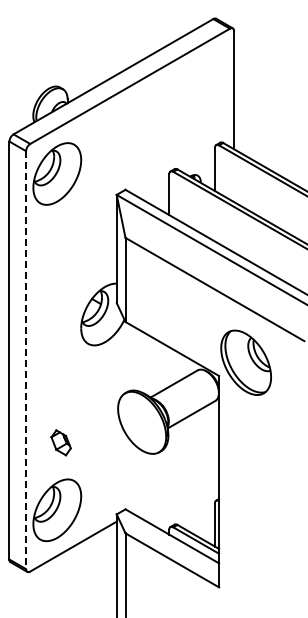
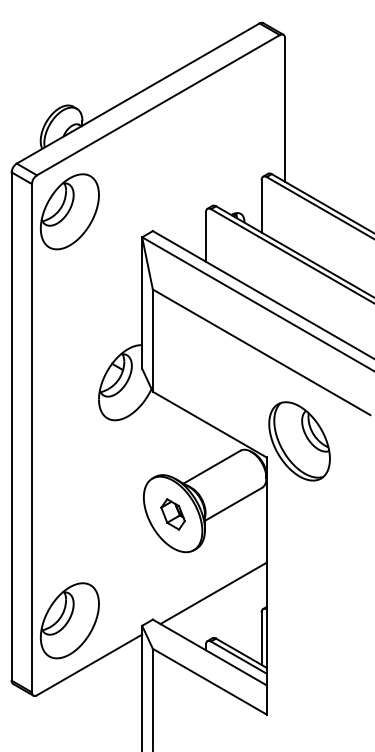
line: (26, 360) -> (32, 438), dashed -> solid
part: (60, 442) -> (172, 514), moved
line: (175, 487) -> (213, 593), added

